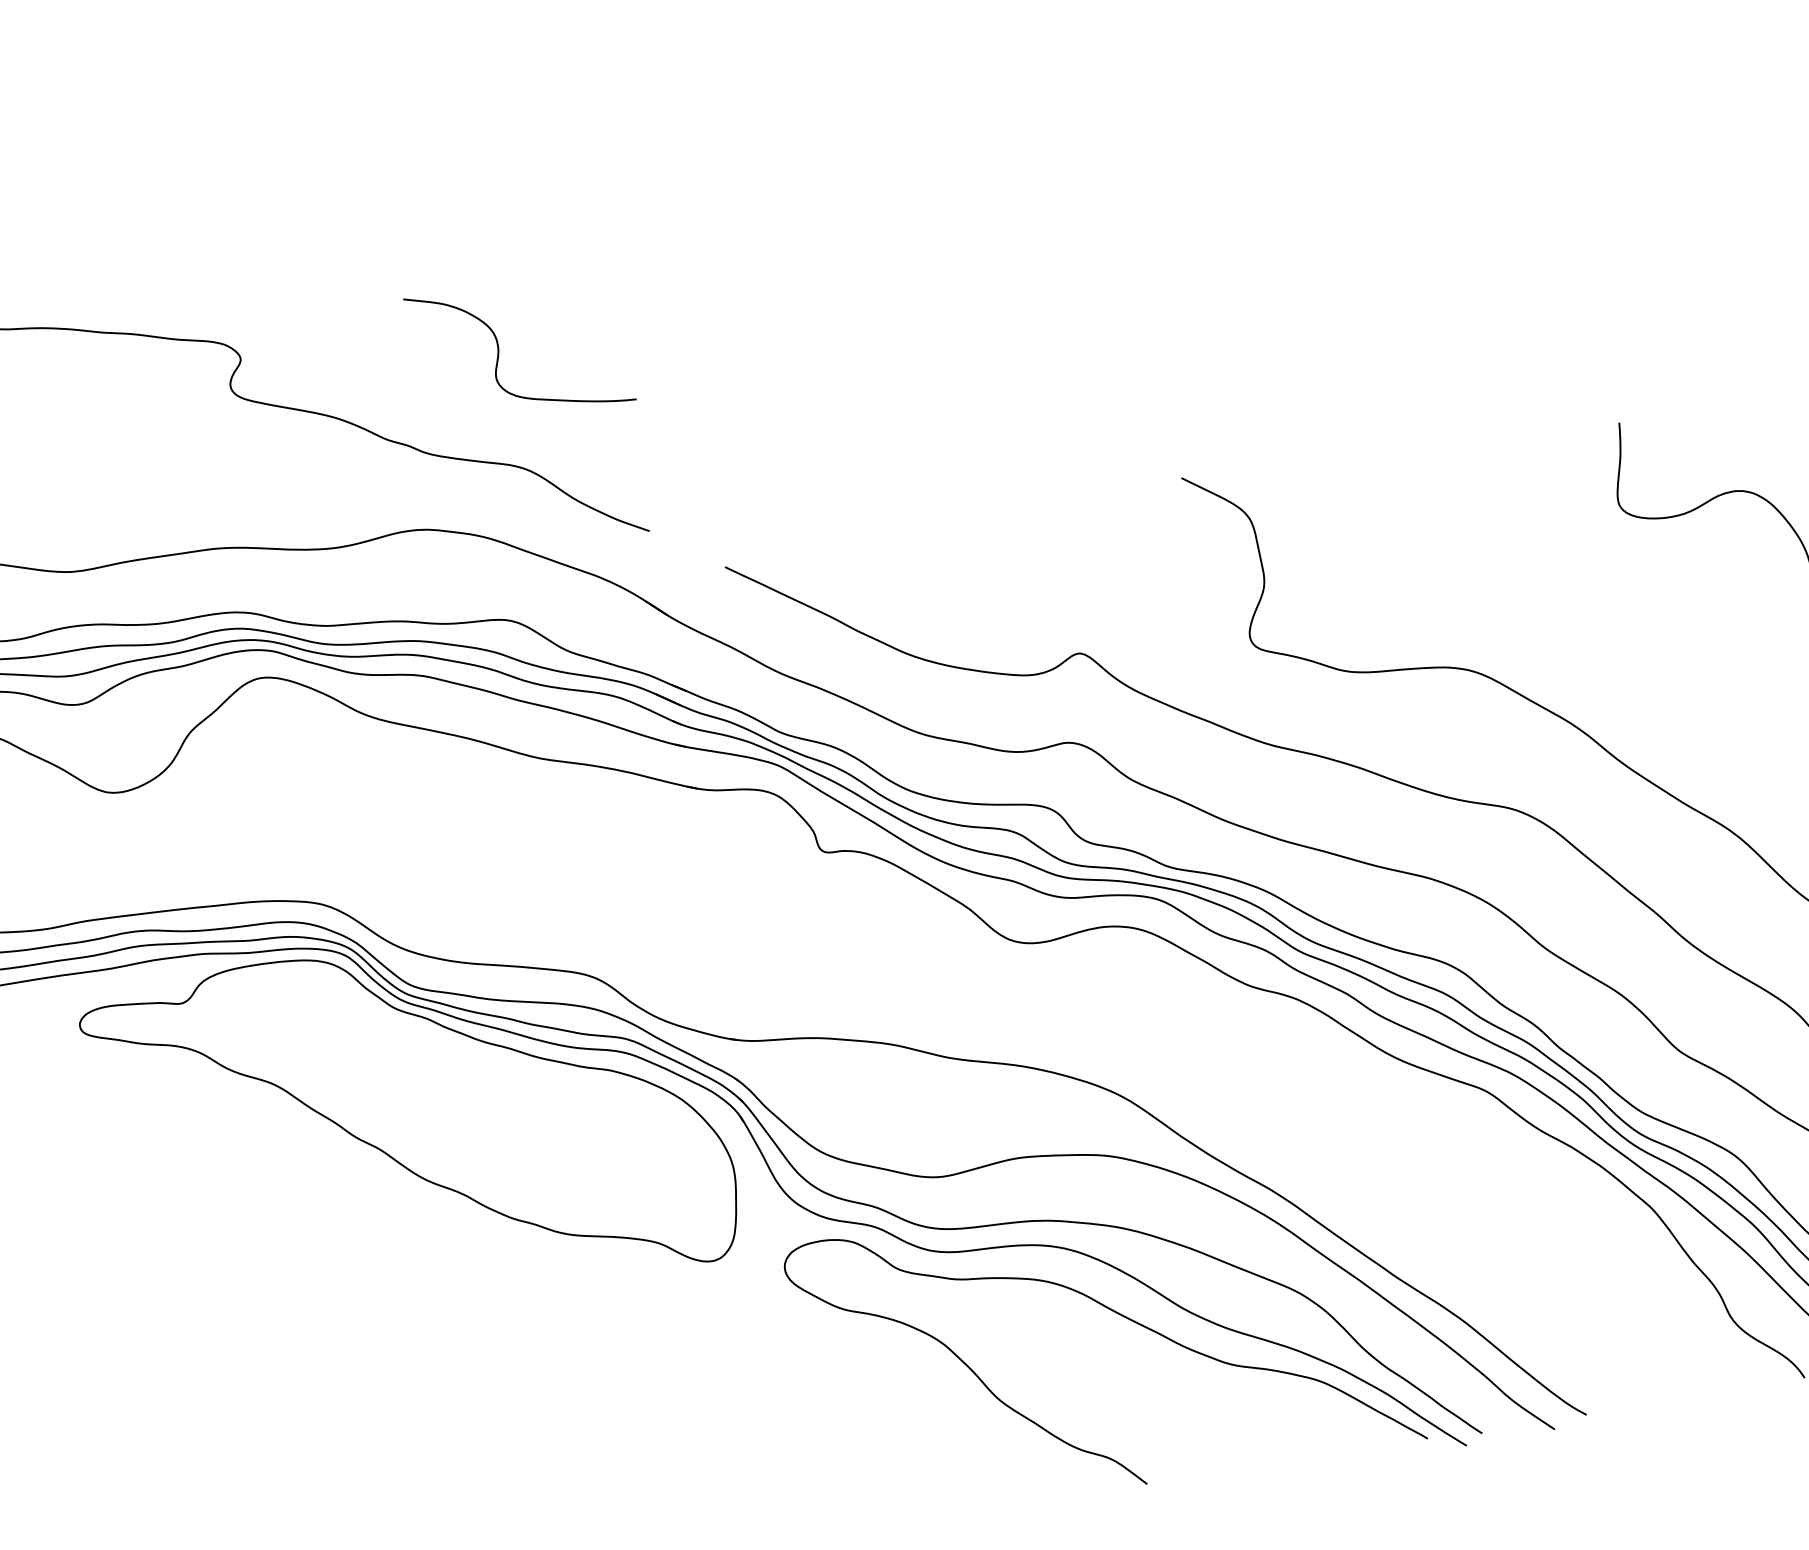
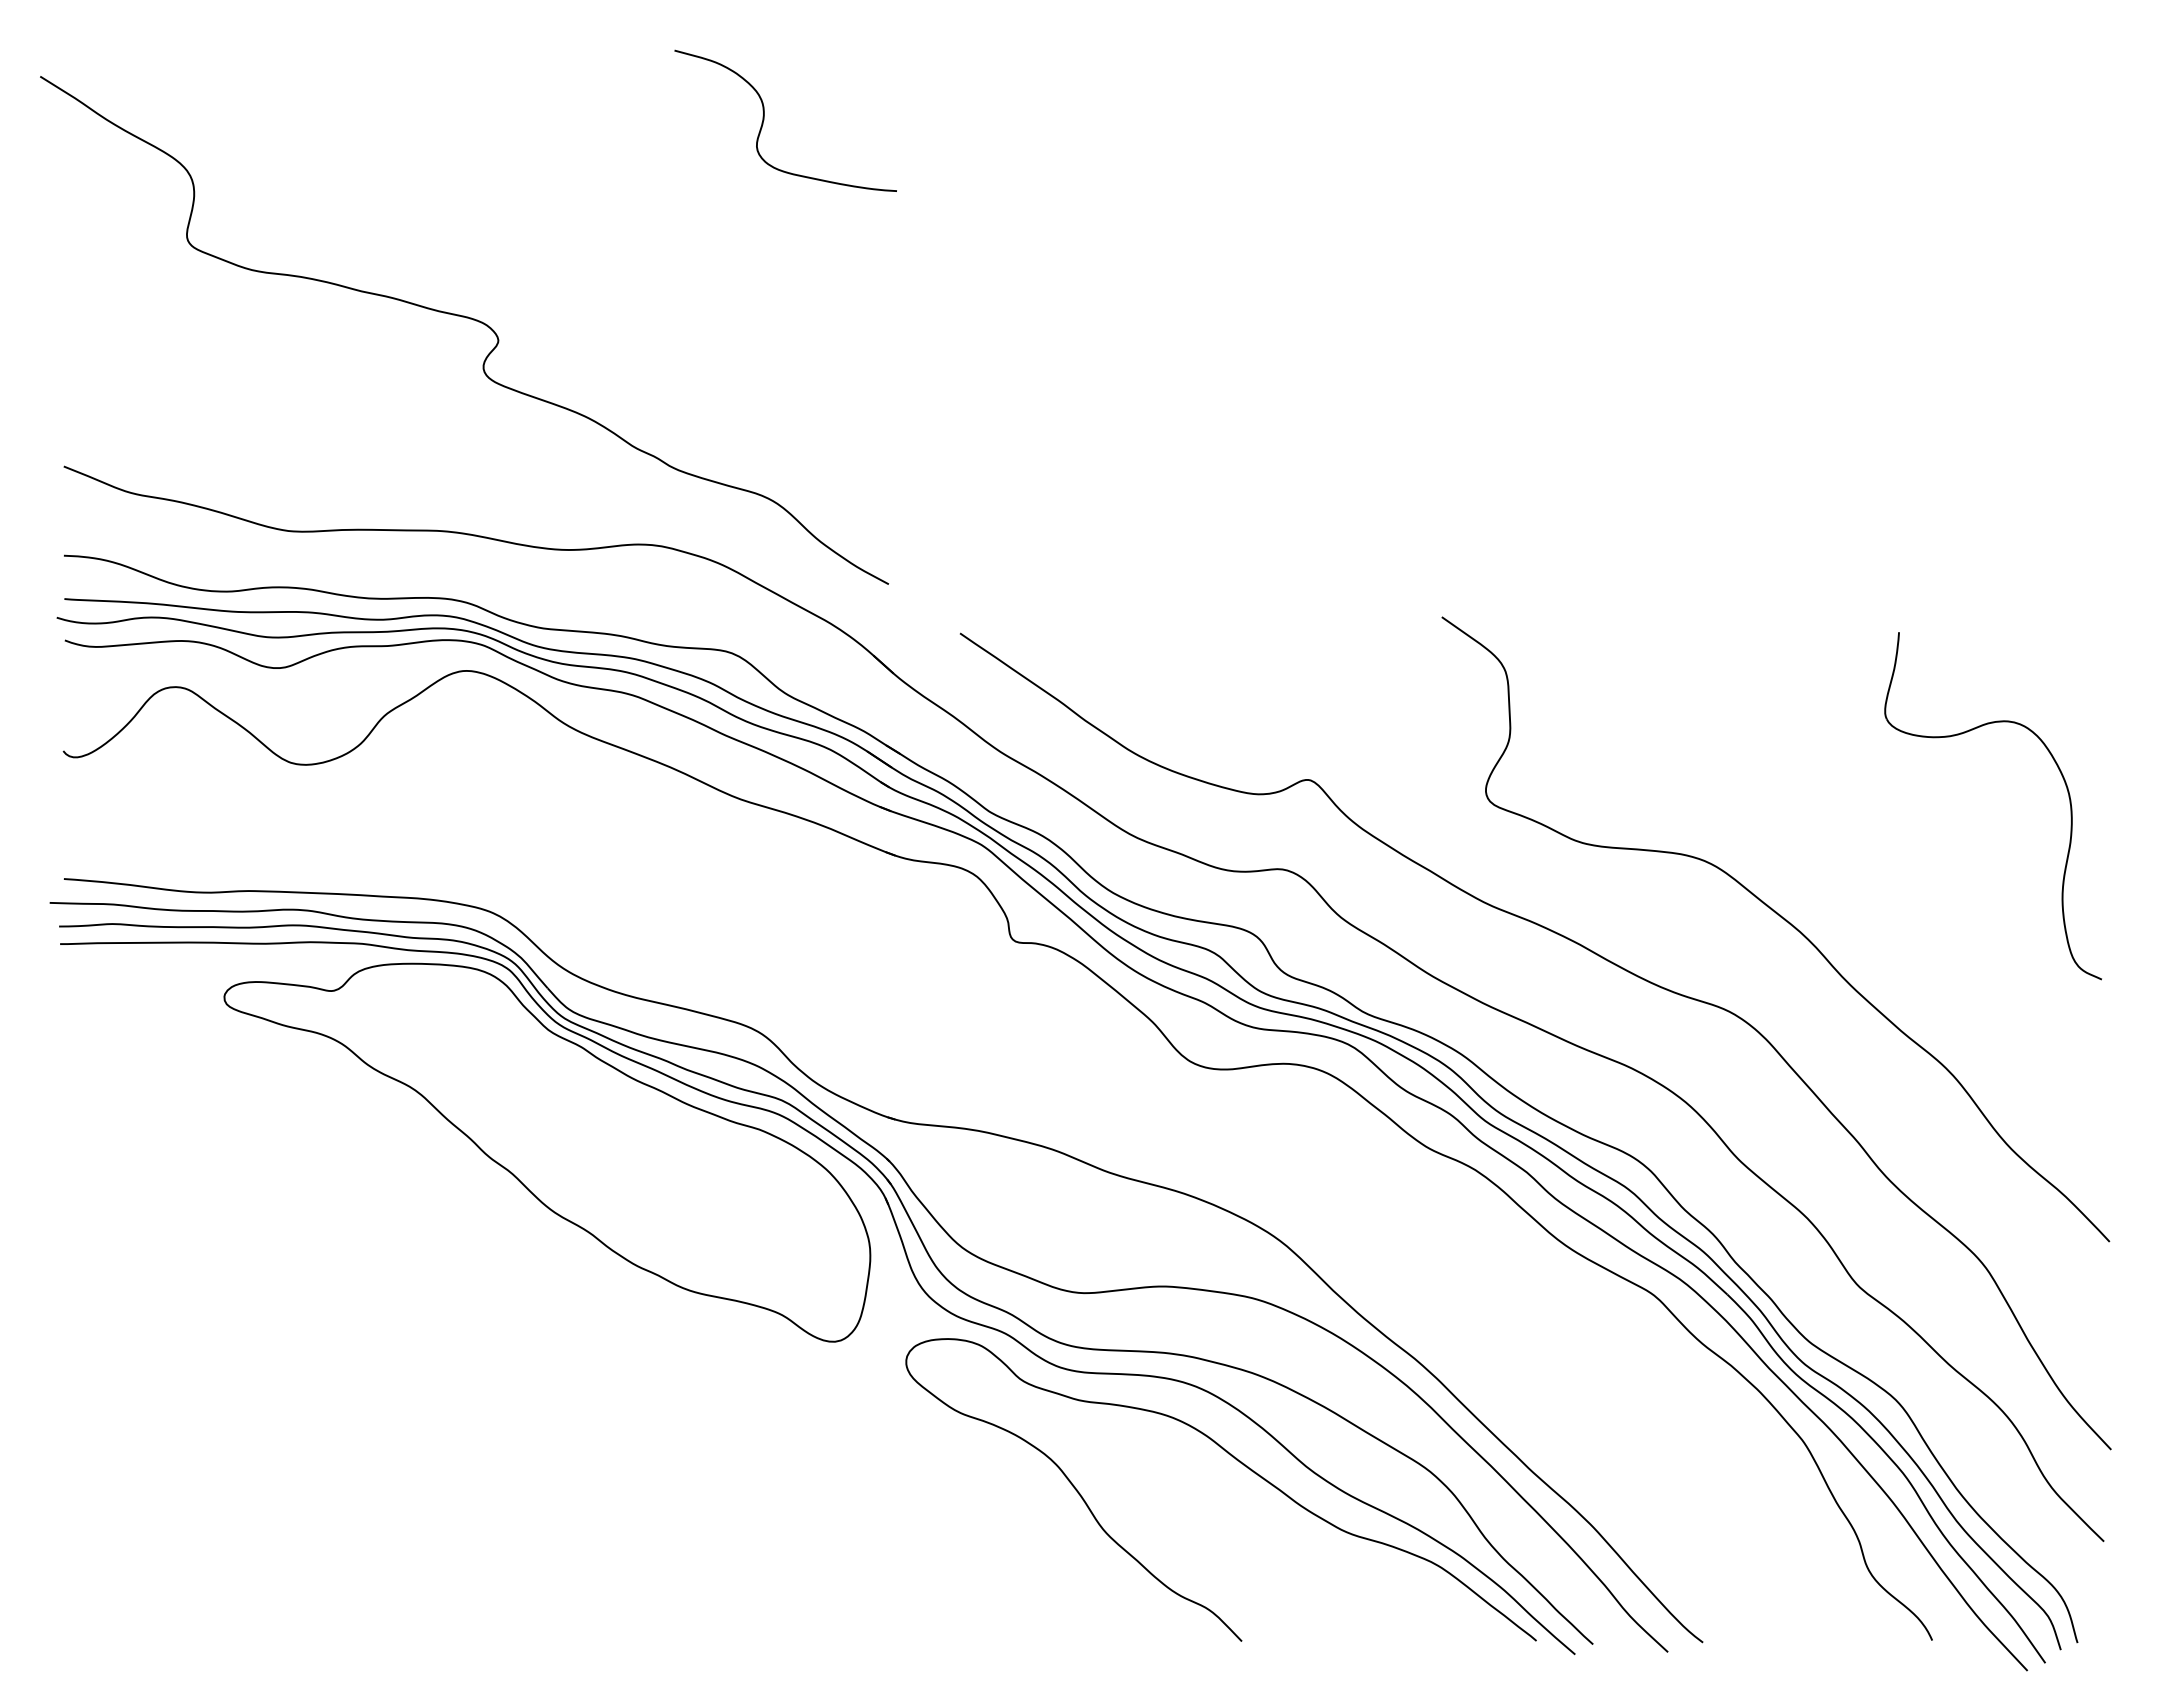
curve: (499, 352) -> (764, 120), moved

